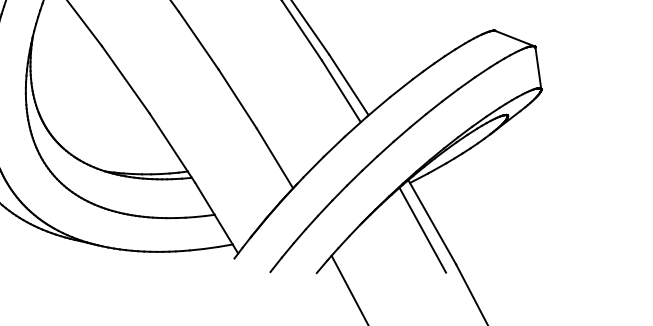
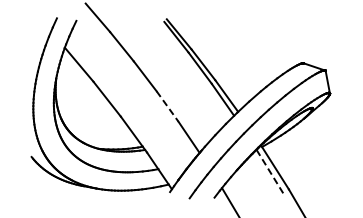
line: (237, 98) -> (167, 106), solid -> dashed
line: (423, 229) -> (270, 171), solid -> dashed

